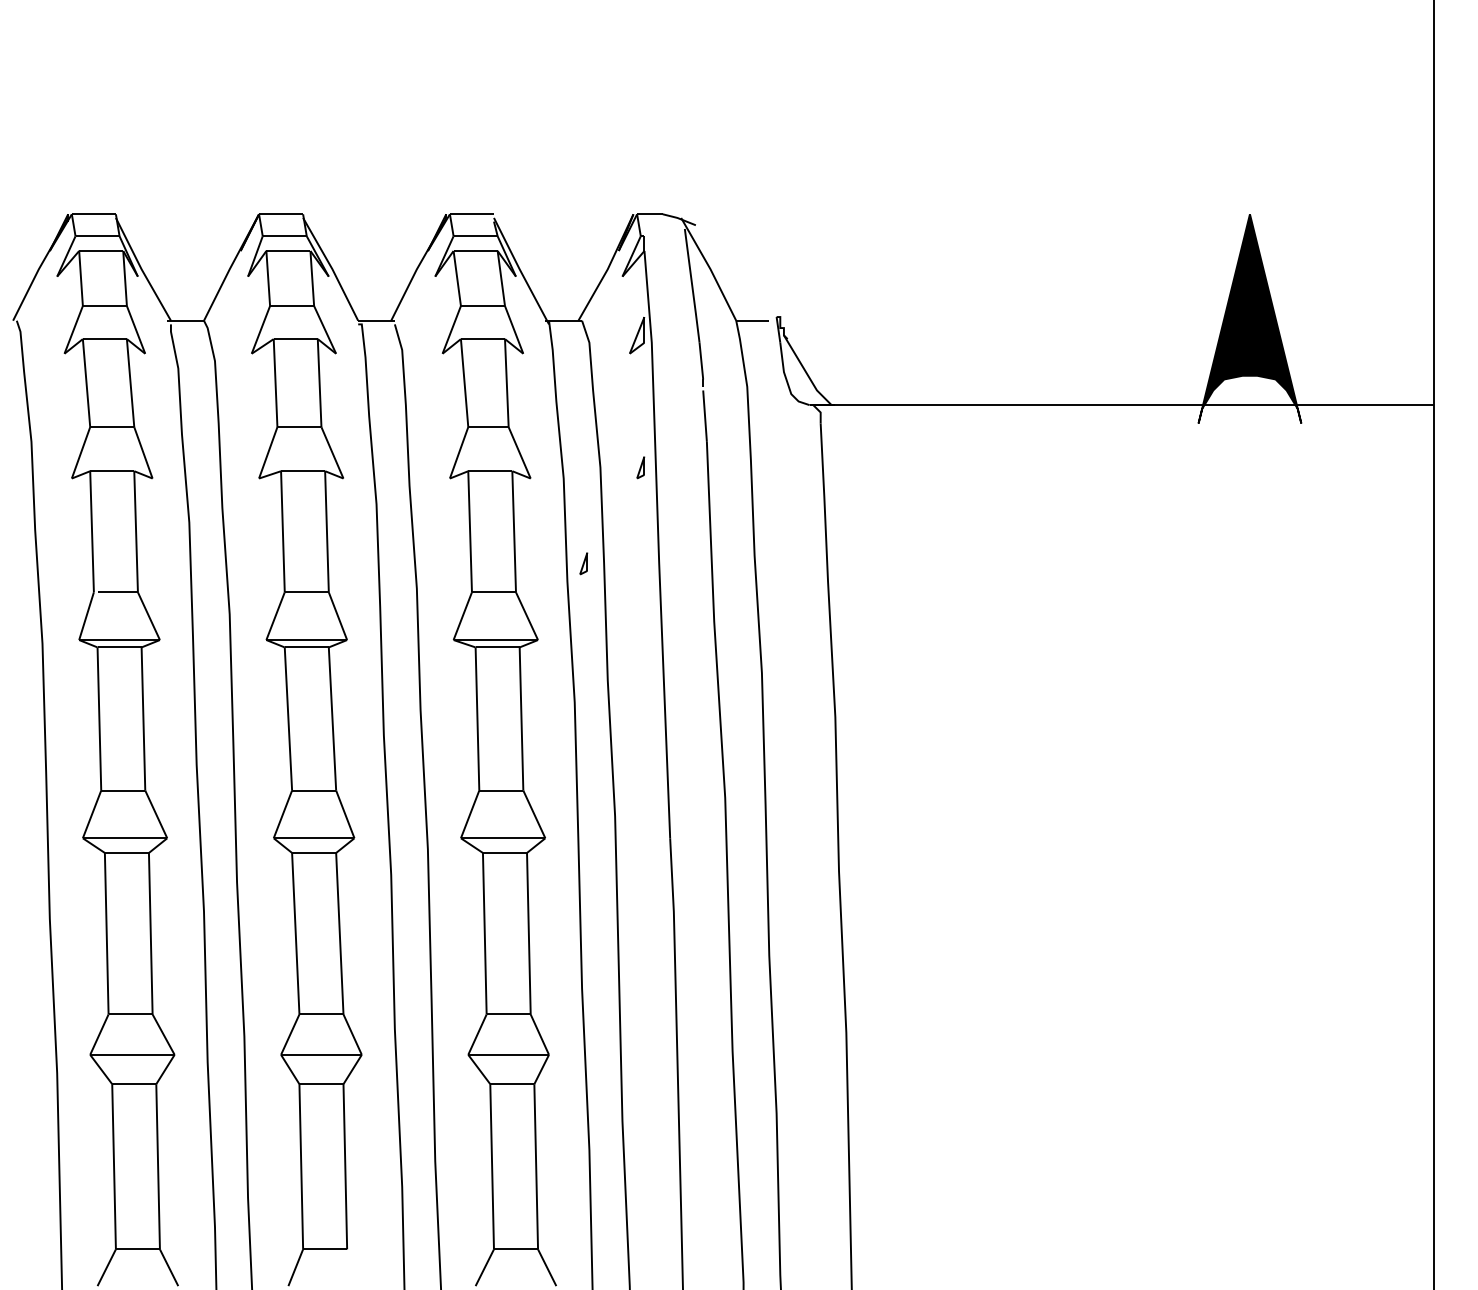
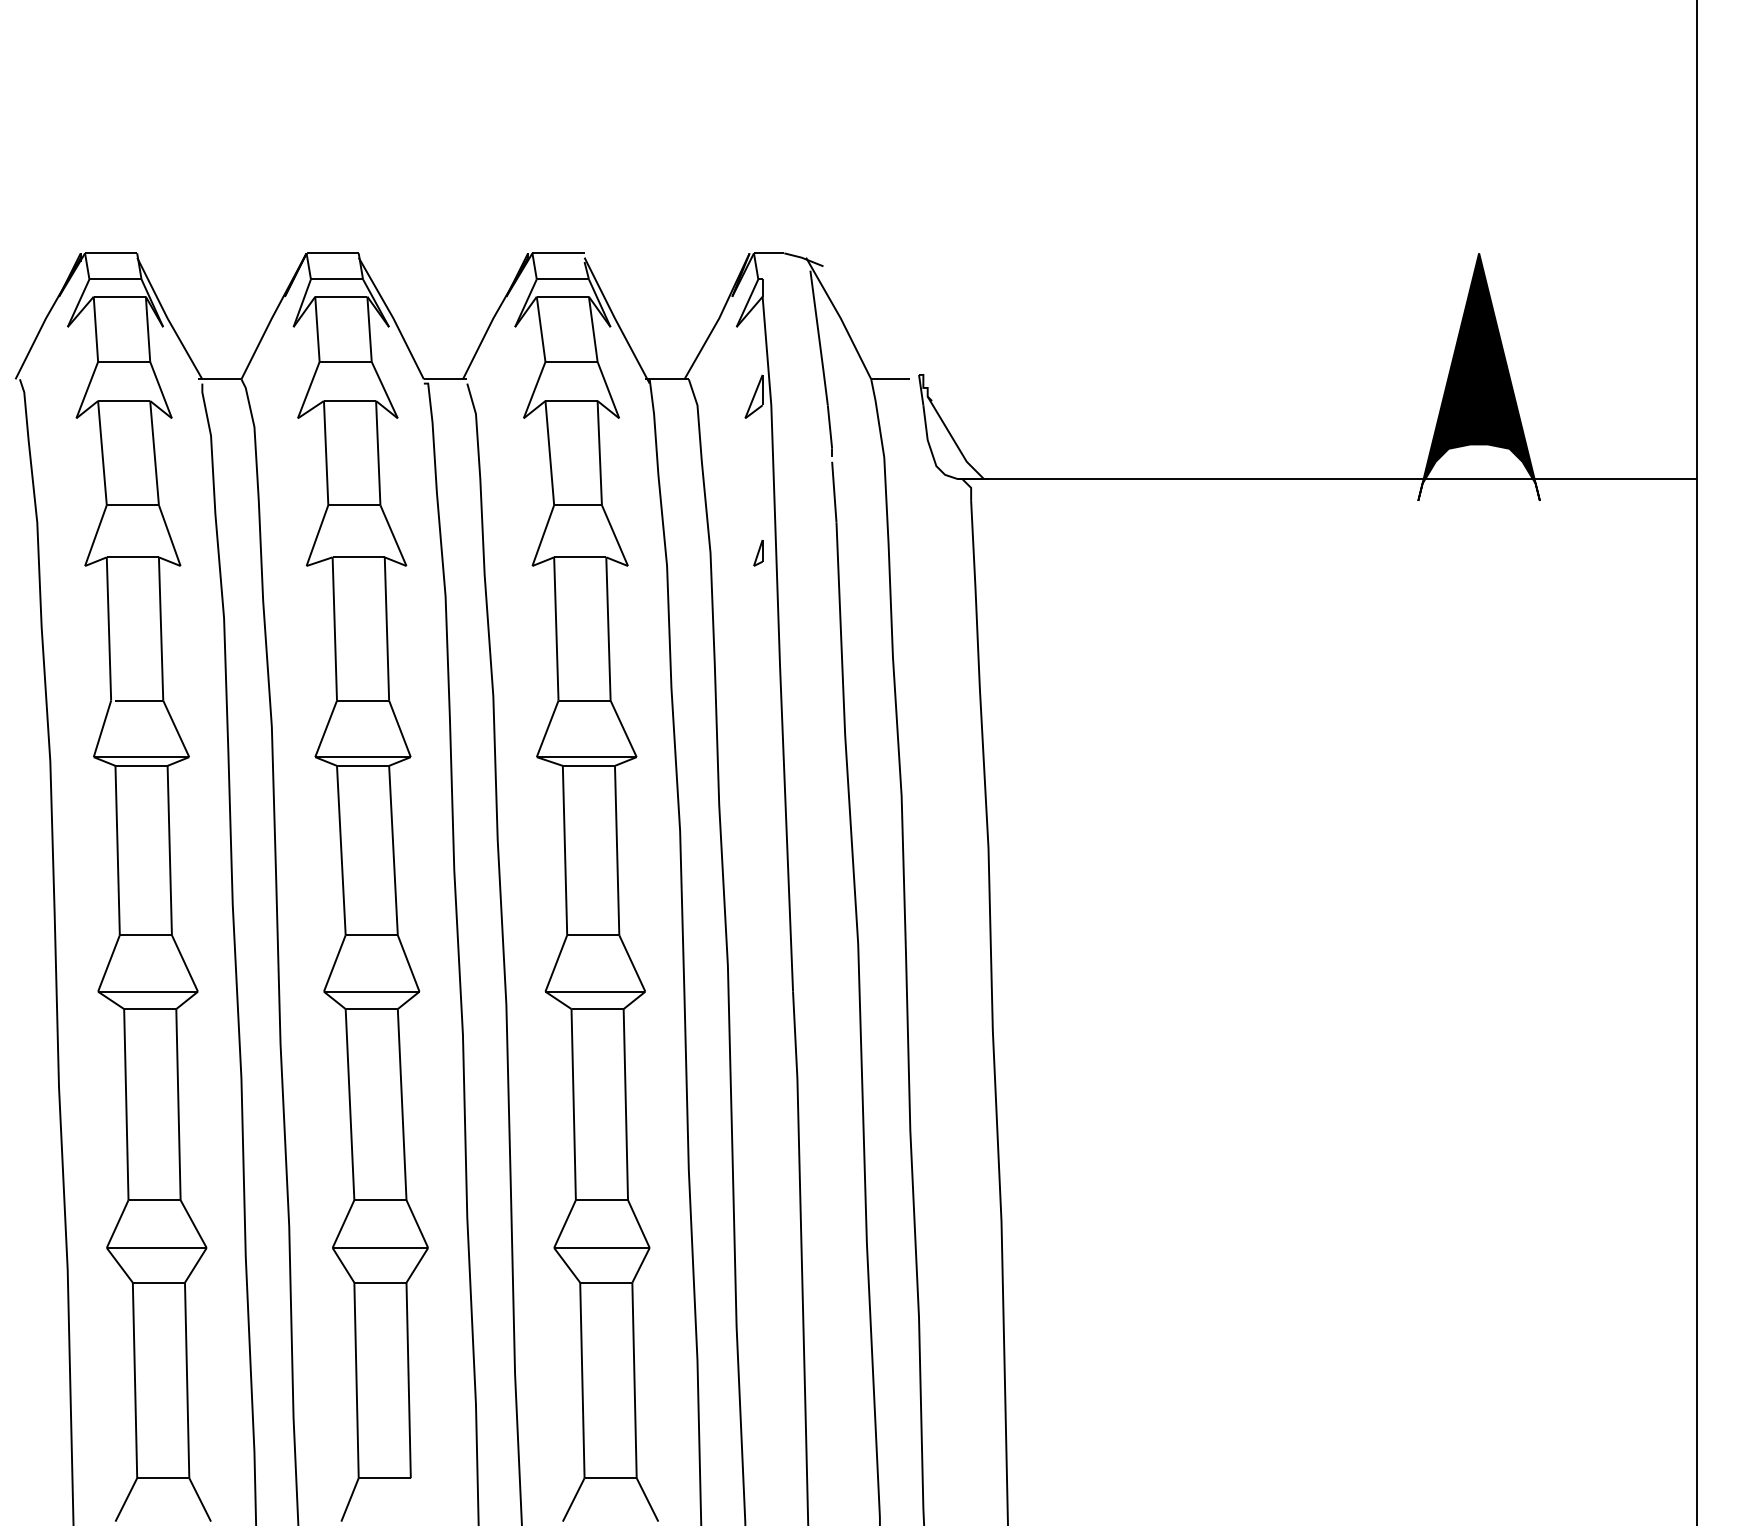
part: (583, 563) -> (690, 666), removed

